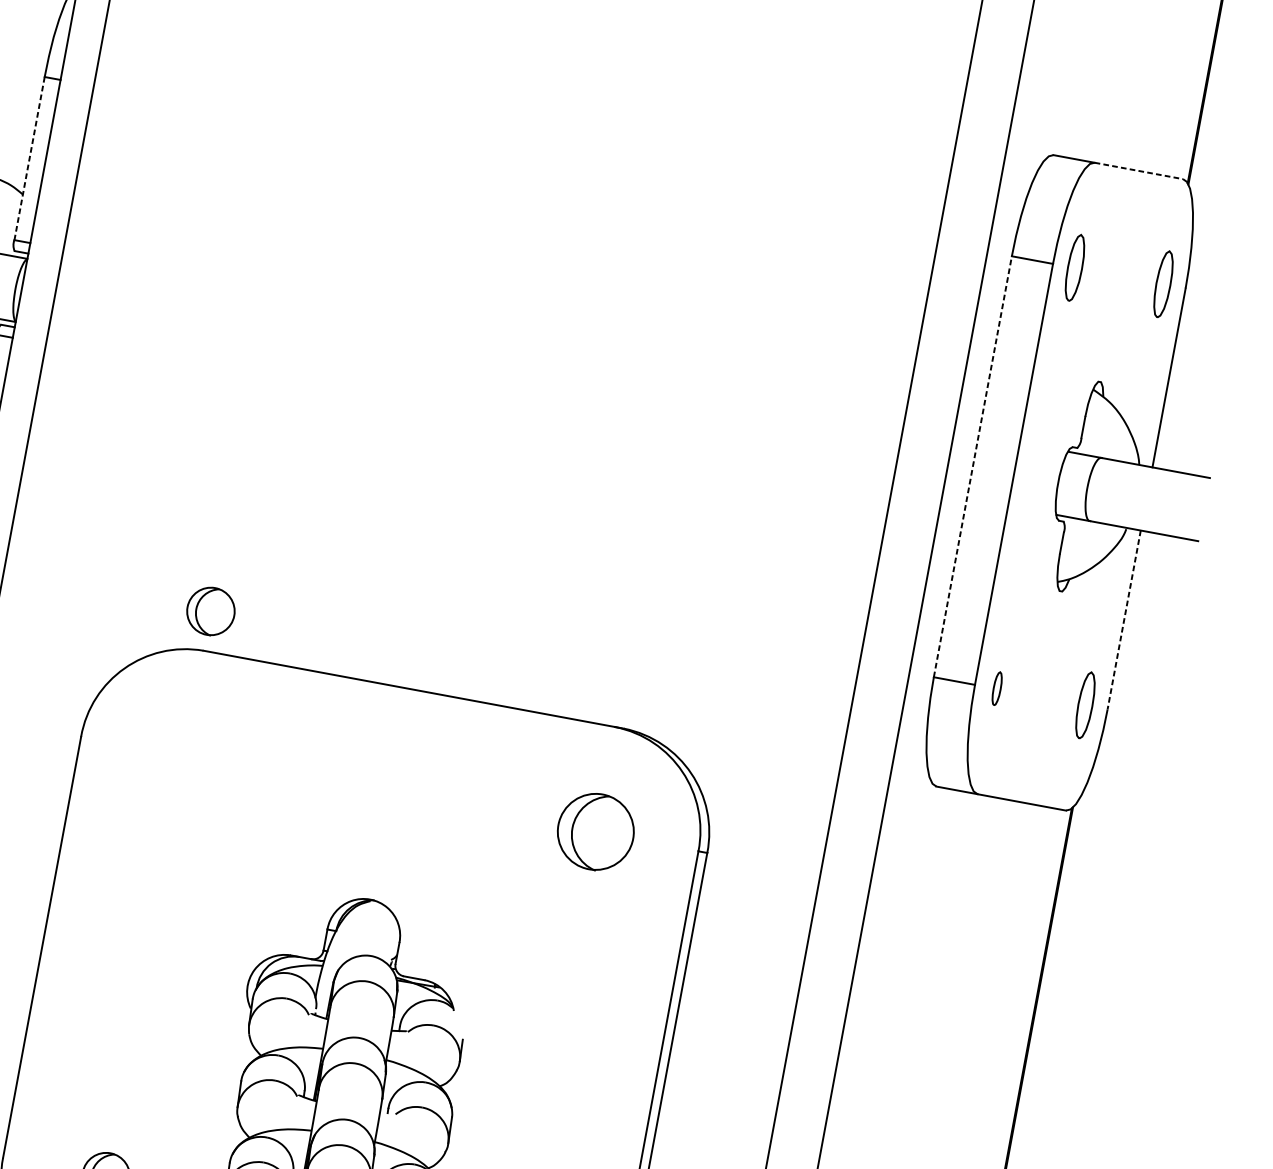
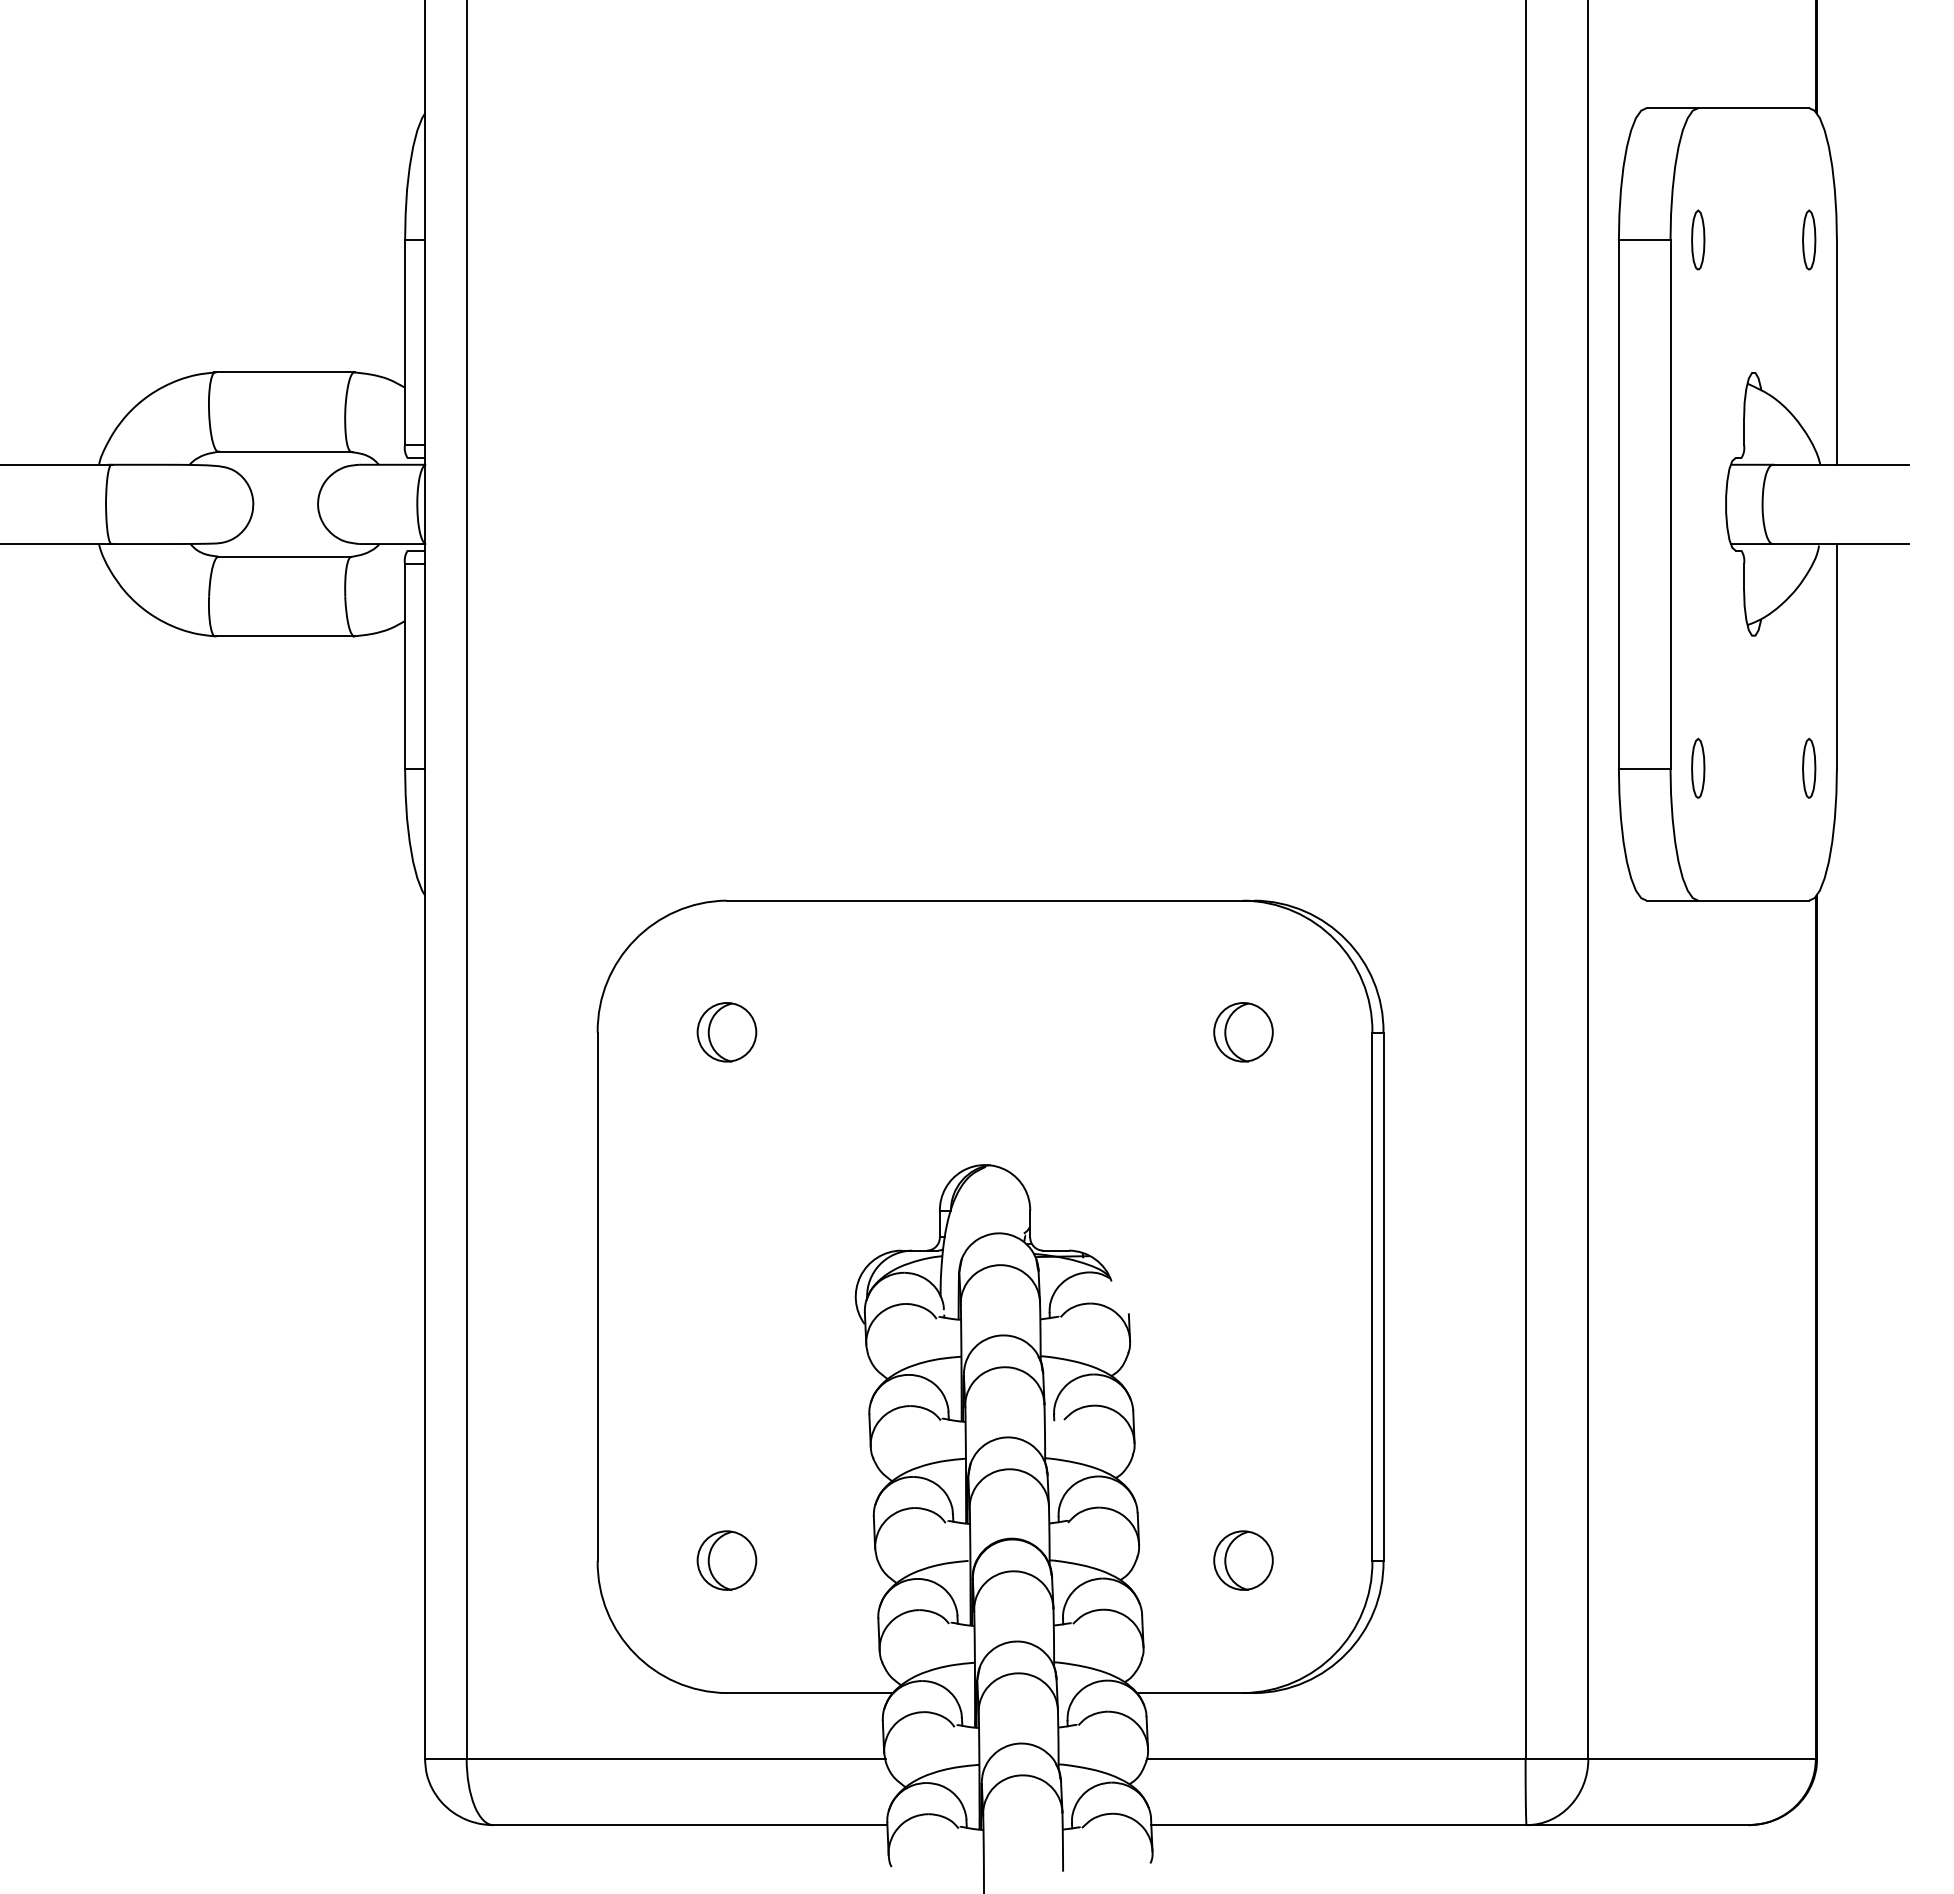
line: (29, 159) -> (405, 343), dashed -> solid
line: (1139, 171) -> (1754, 108), dashed -> solid
part: (1075, 267) -> (1698, 239), size x0.71
part: (1163, 283) -> (1809, 239), size x0.71
line: (972, 465) -> (1618, 503), dashed -> solid
part: (210, 611) -> (726, 1032), moved
line: (1123, 620) -> (1836, 656), dashed -> solid
part: (997, 688) -> (1698, 767), size x1.43
part: (1085, 704) -> (1809, 767), size x0.71
part: (595, 832) -> (1243, 1032), size x0.62

